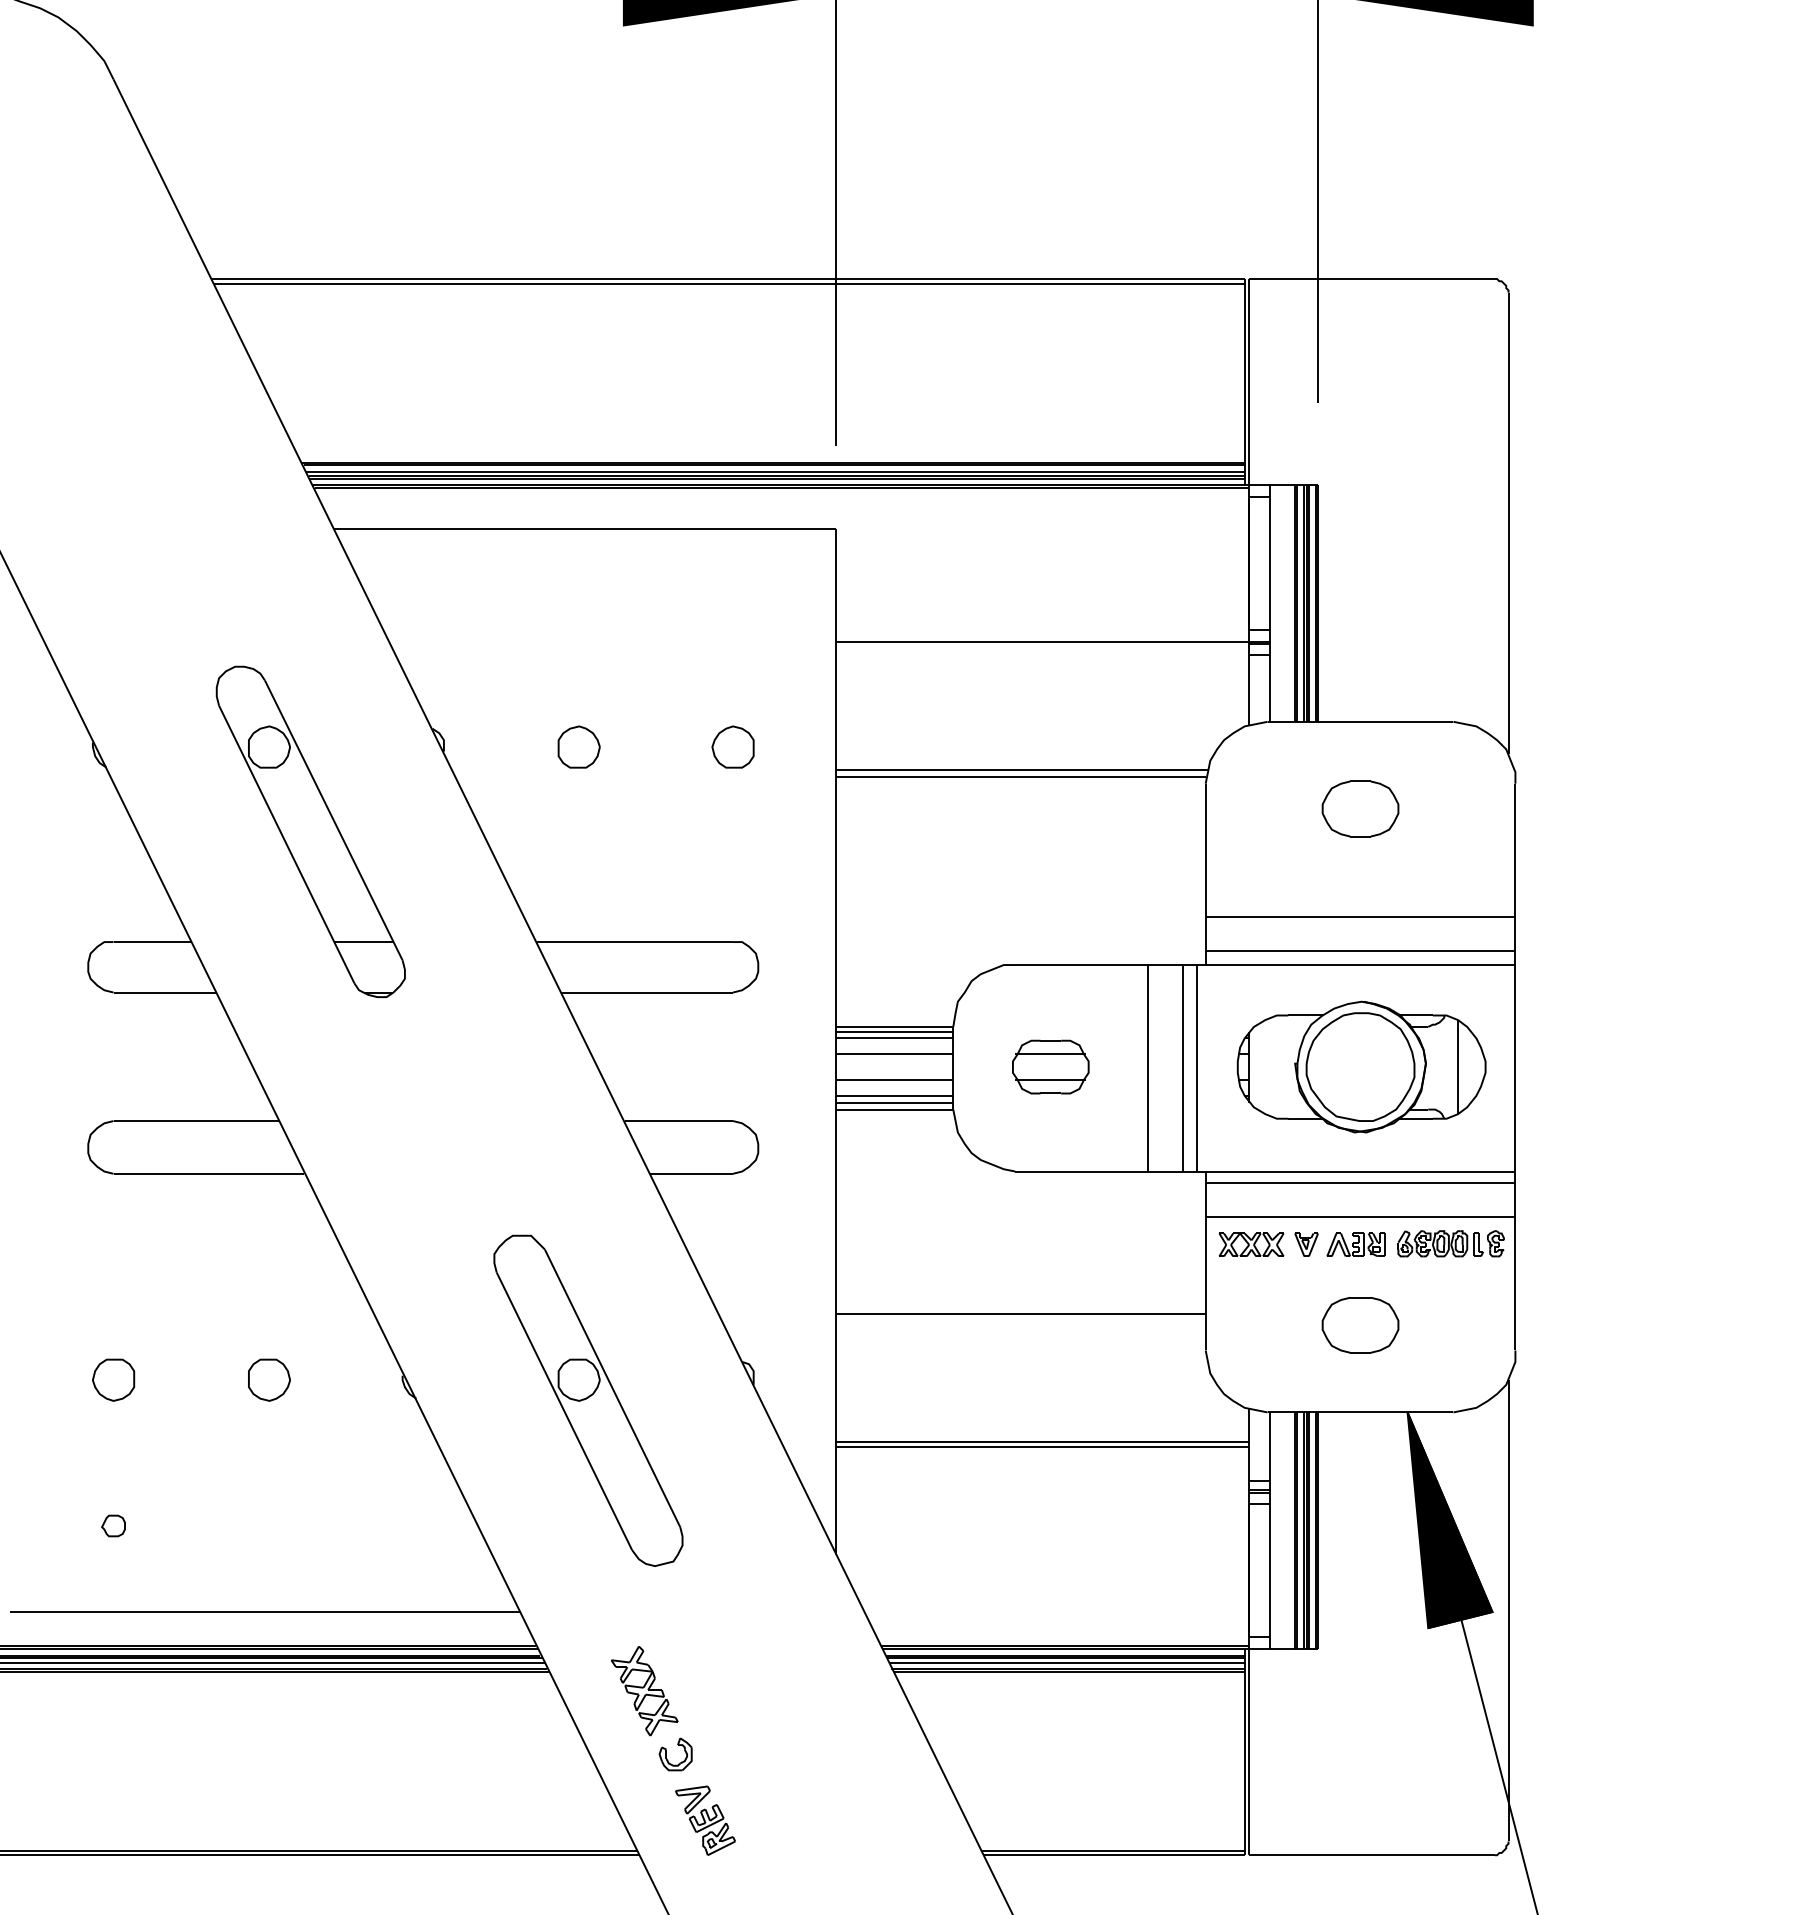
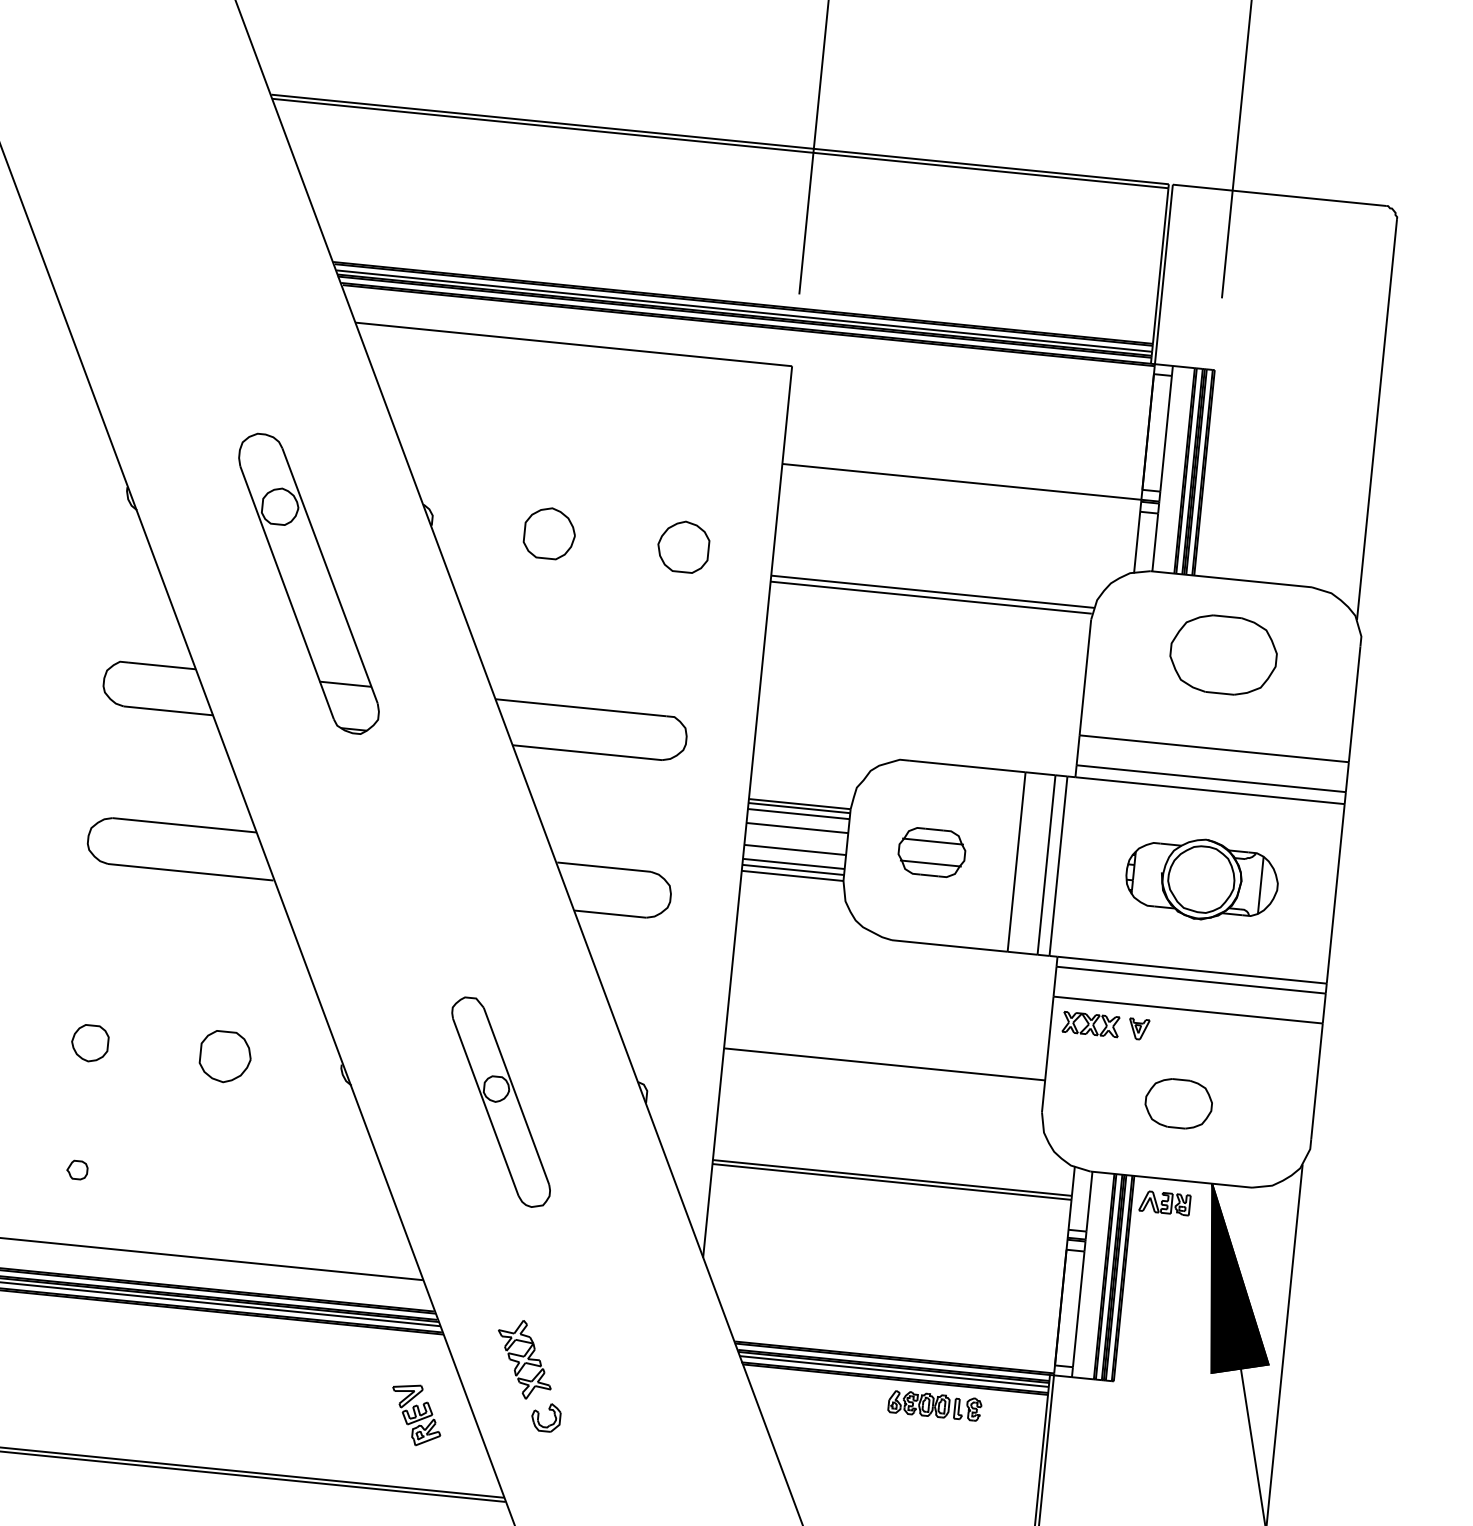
part: (578, 746) -> (549, 532), size x1.4
part: (732, 746) -> (683, 546), size x1.4
part: (1360, 808) -> (1223, 654), size x1.6
part: (1361, 1066) -> (1202, 878), size x0.7
part: (1450, 1243) -> (934, 1405), moved
part: (1355, 1244) -> (1164, 1202), moved
part: (269, 1379) -> (225, 1056), size x1.4
part: (588, 1400) -> (501, 1102), size x0.7
part: (705, 1820) -> (416, 1415), moved

